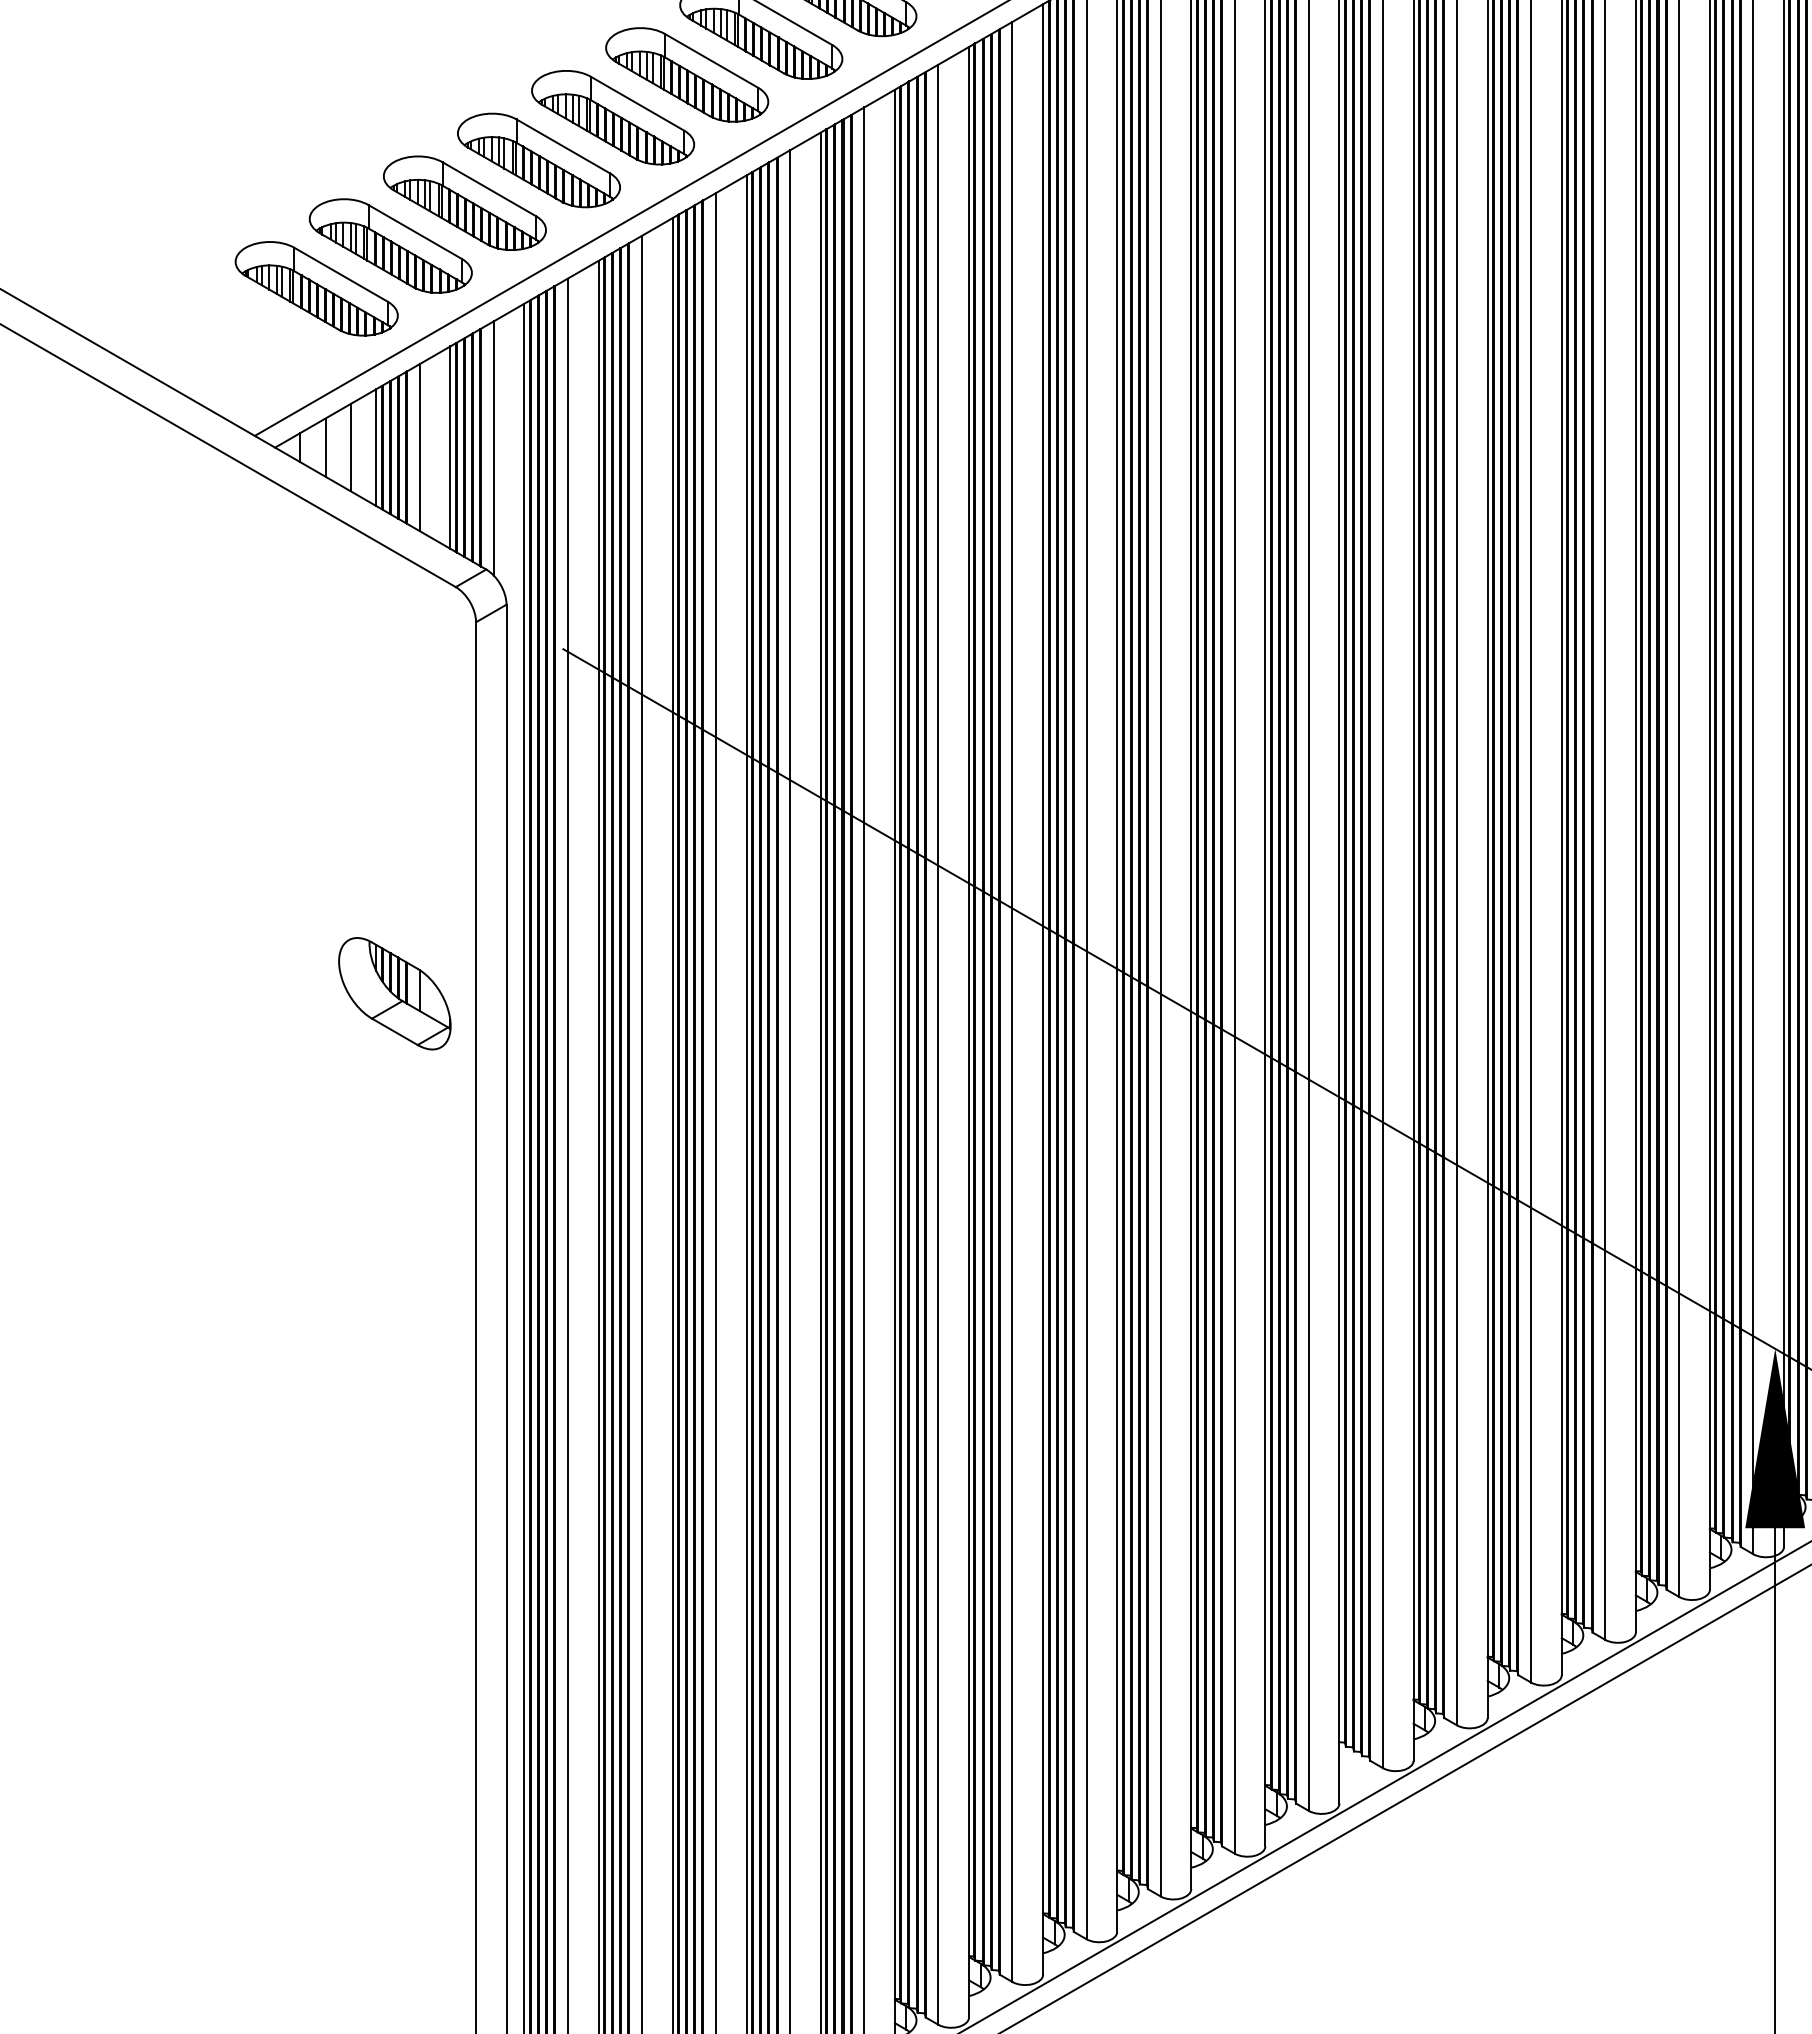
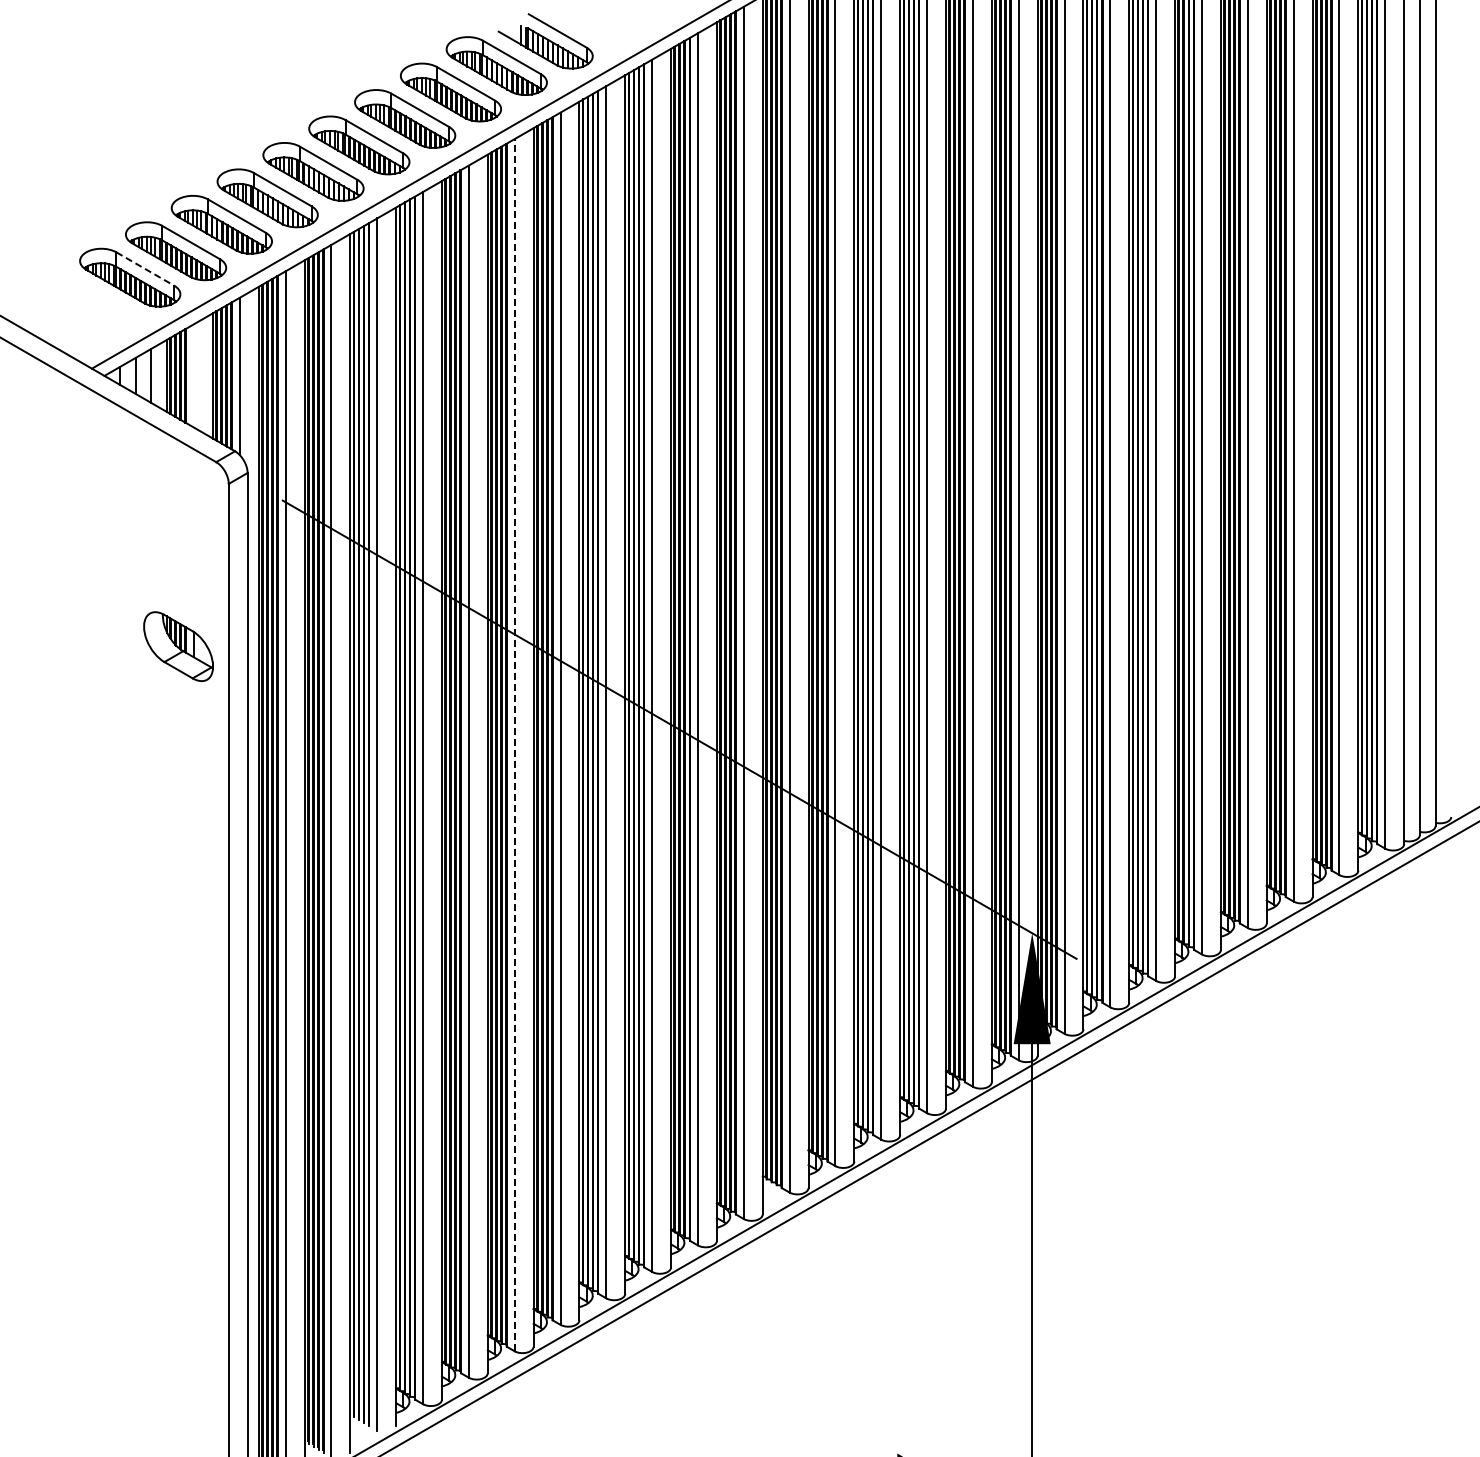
line: (341, 275) -> (145, 269), solid -> dashed
line: (419, 446) -> (193, 375), removed
part: (394, 993) -> (178, 646), moved
line: (938, 1043) -> (514, 744), solid -> dashed

